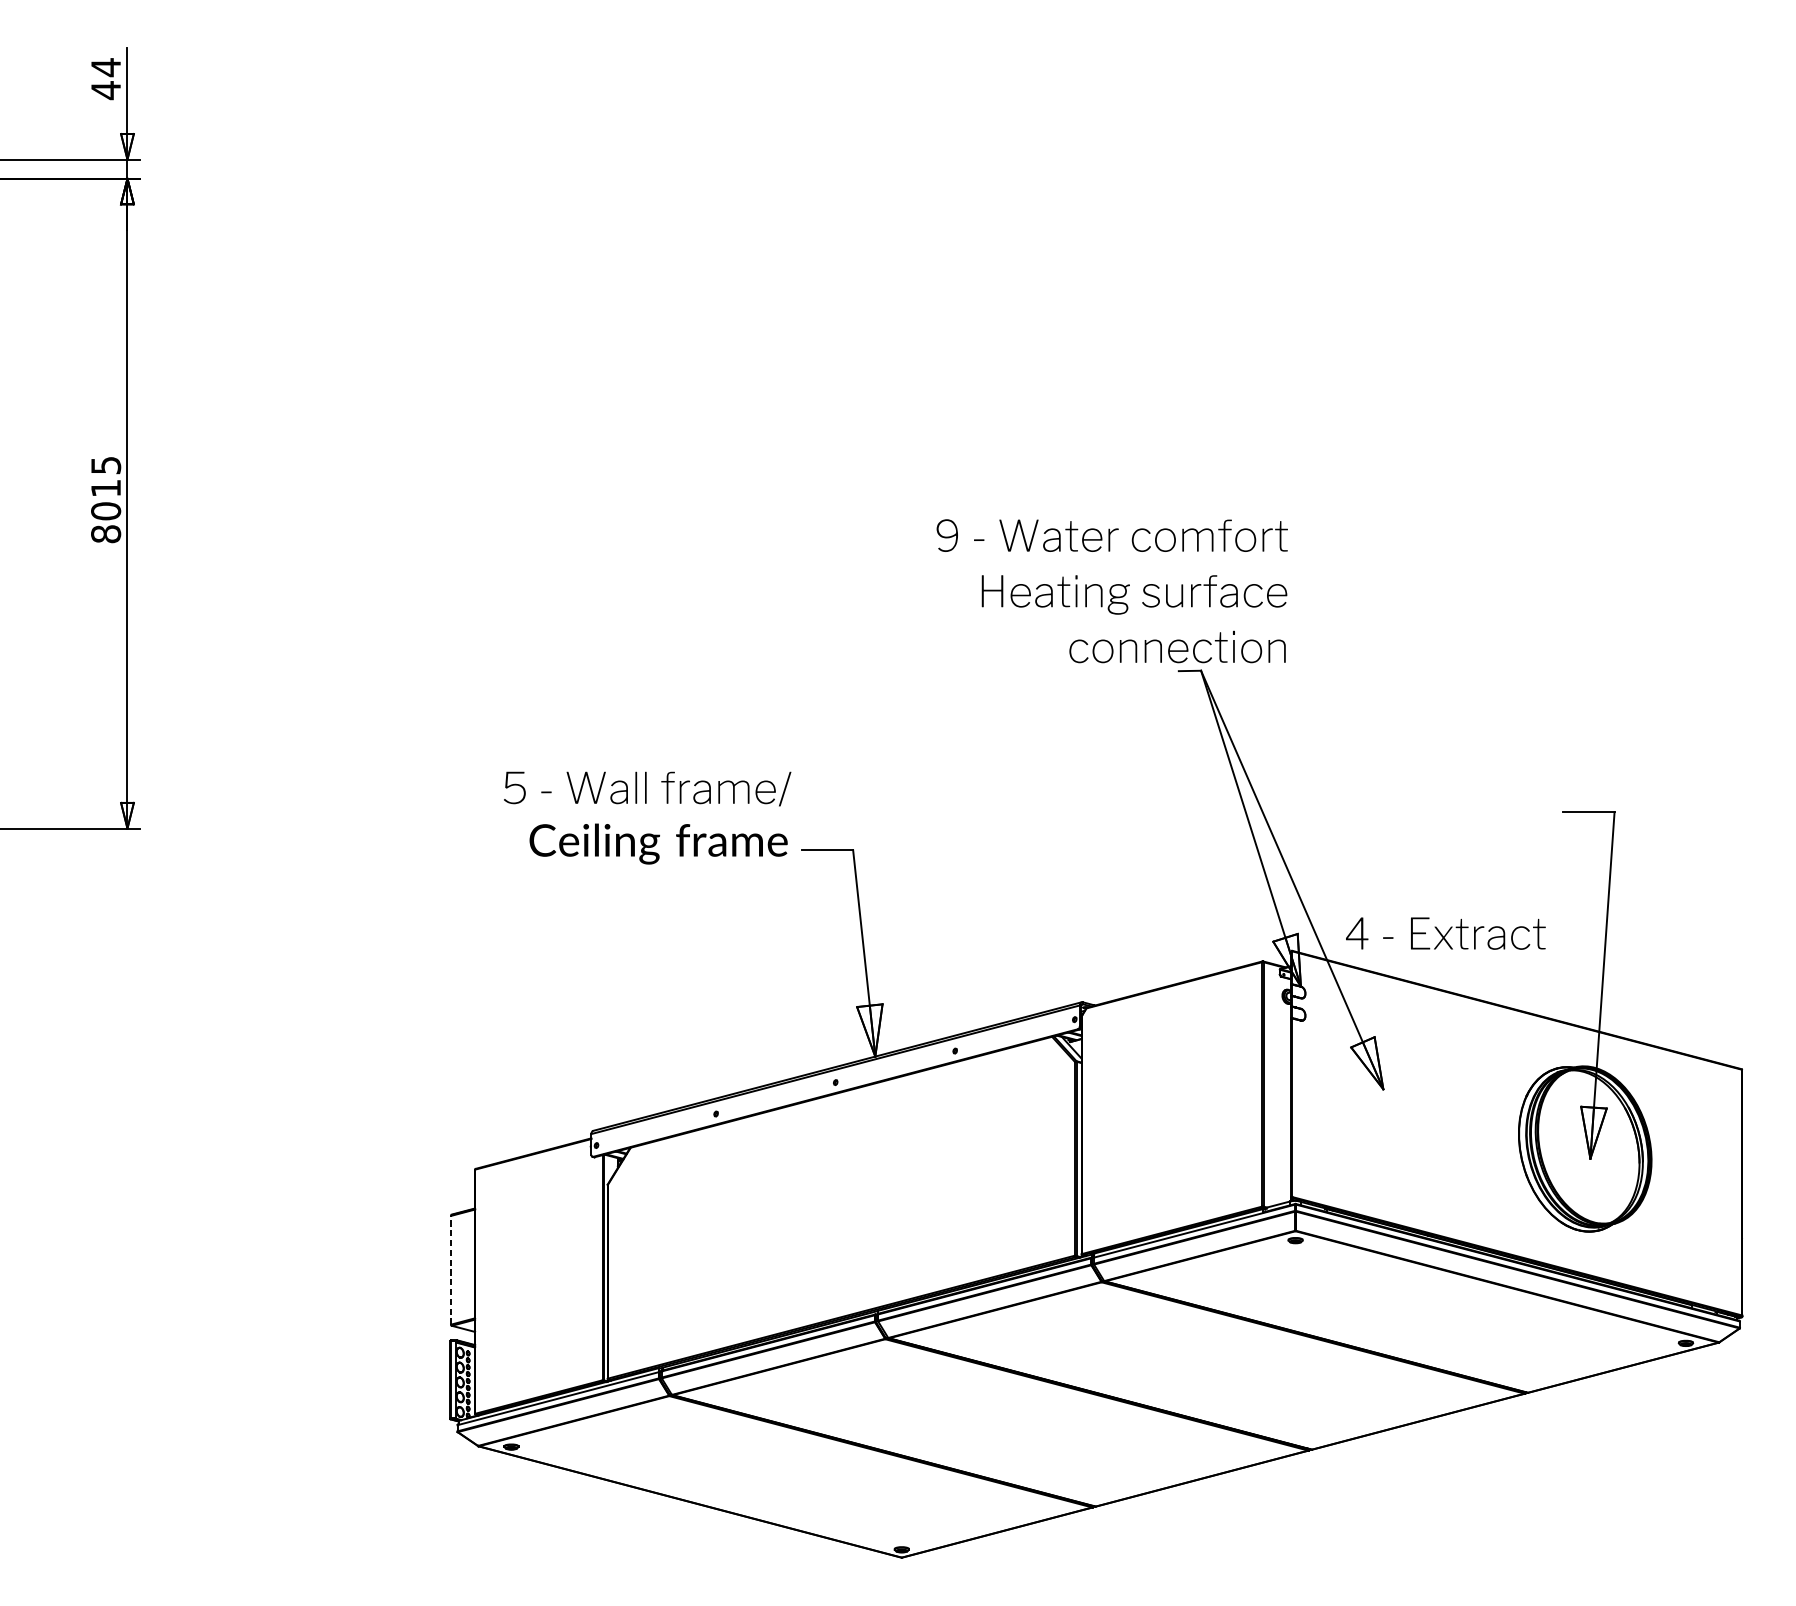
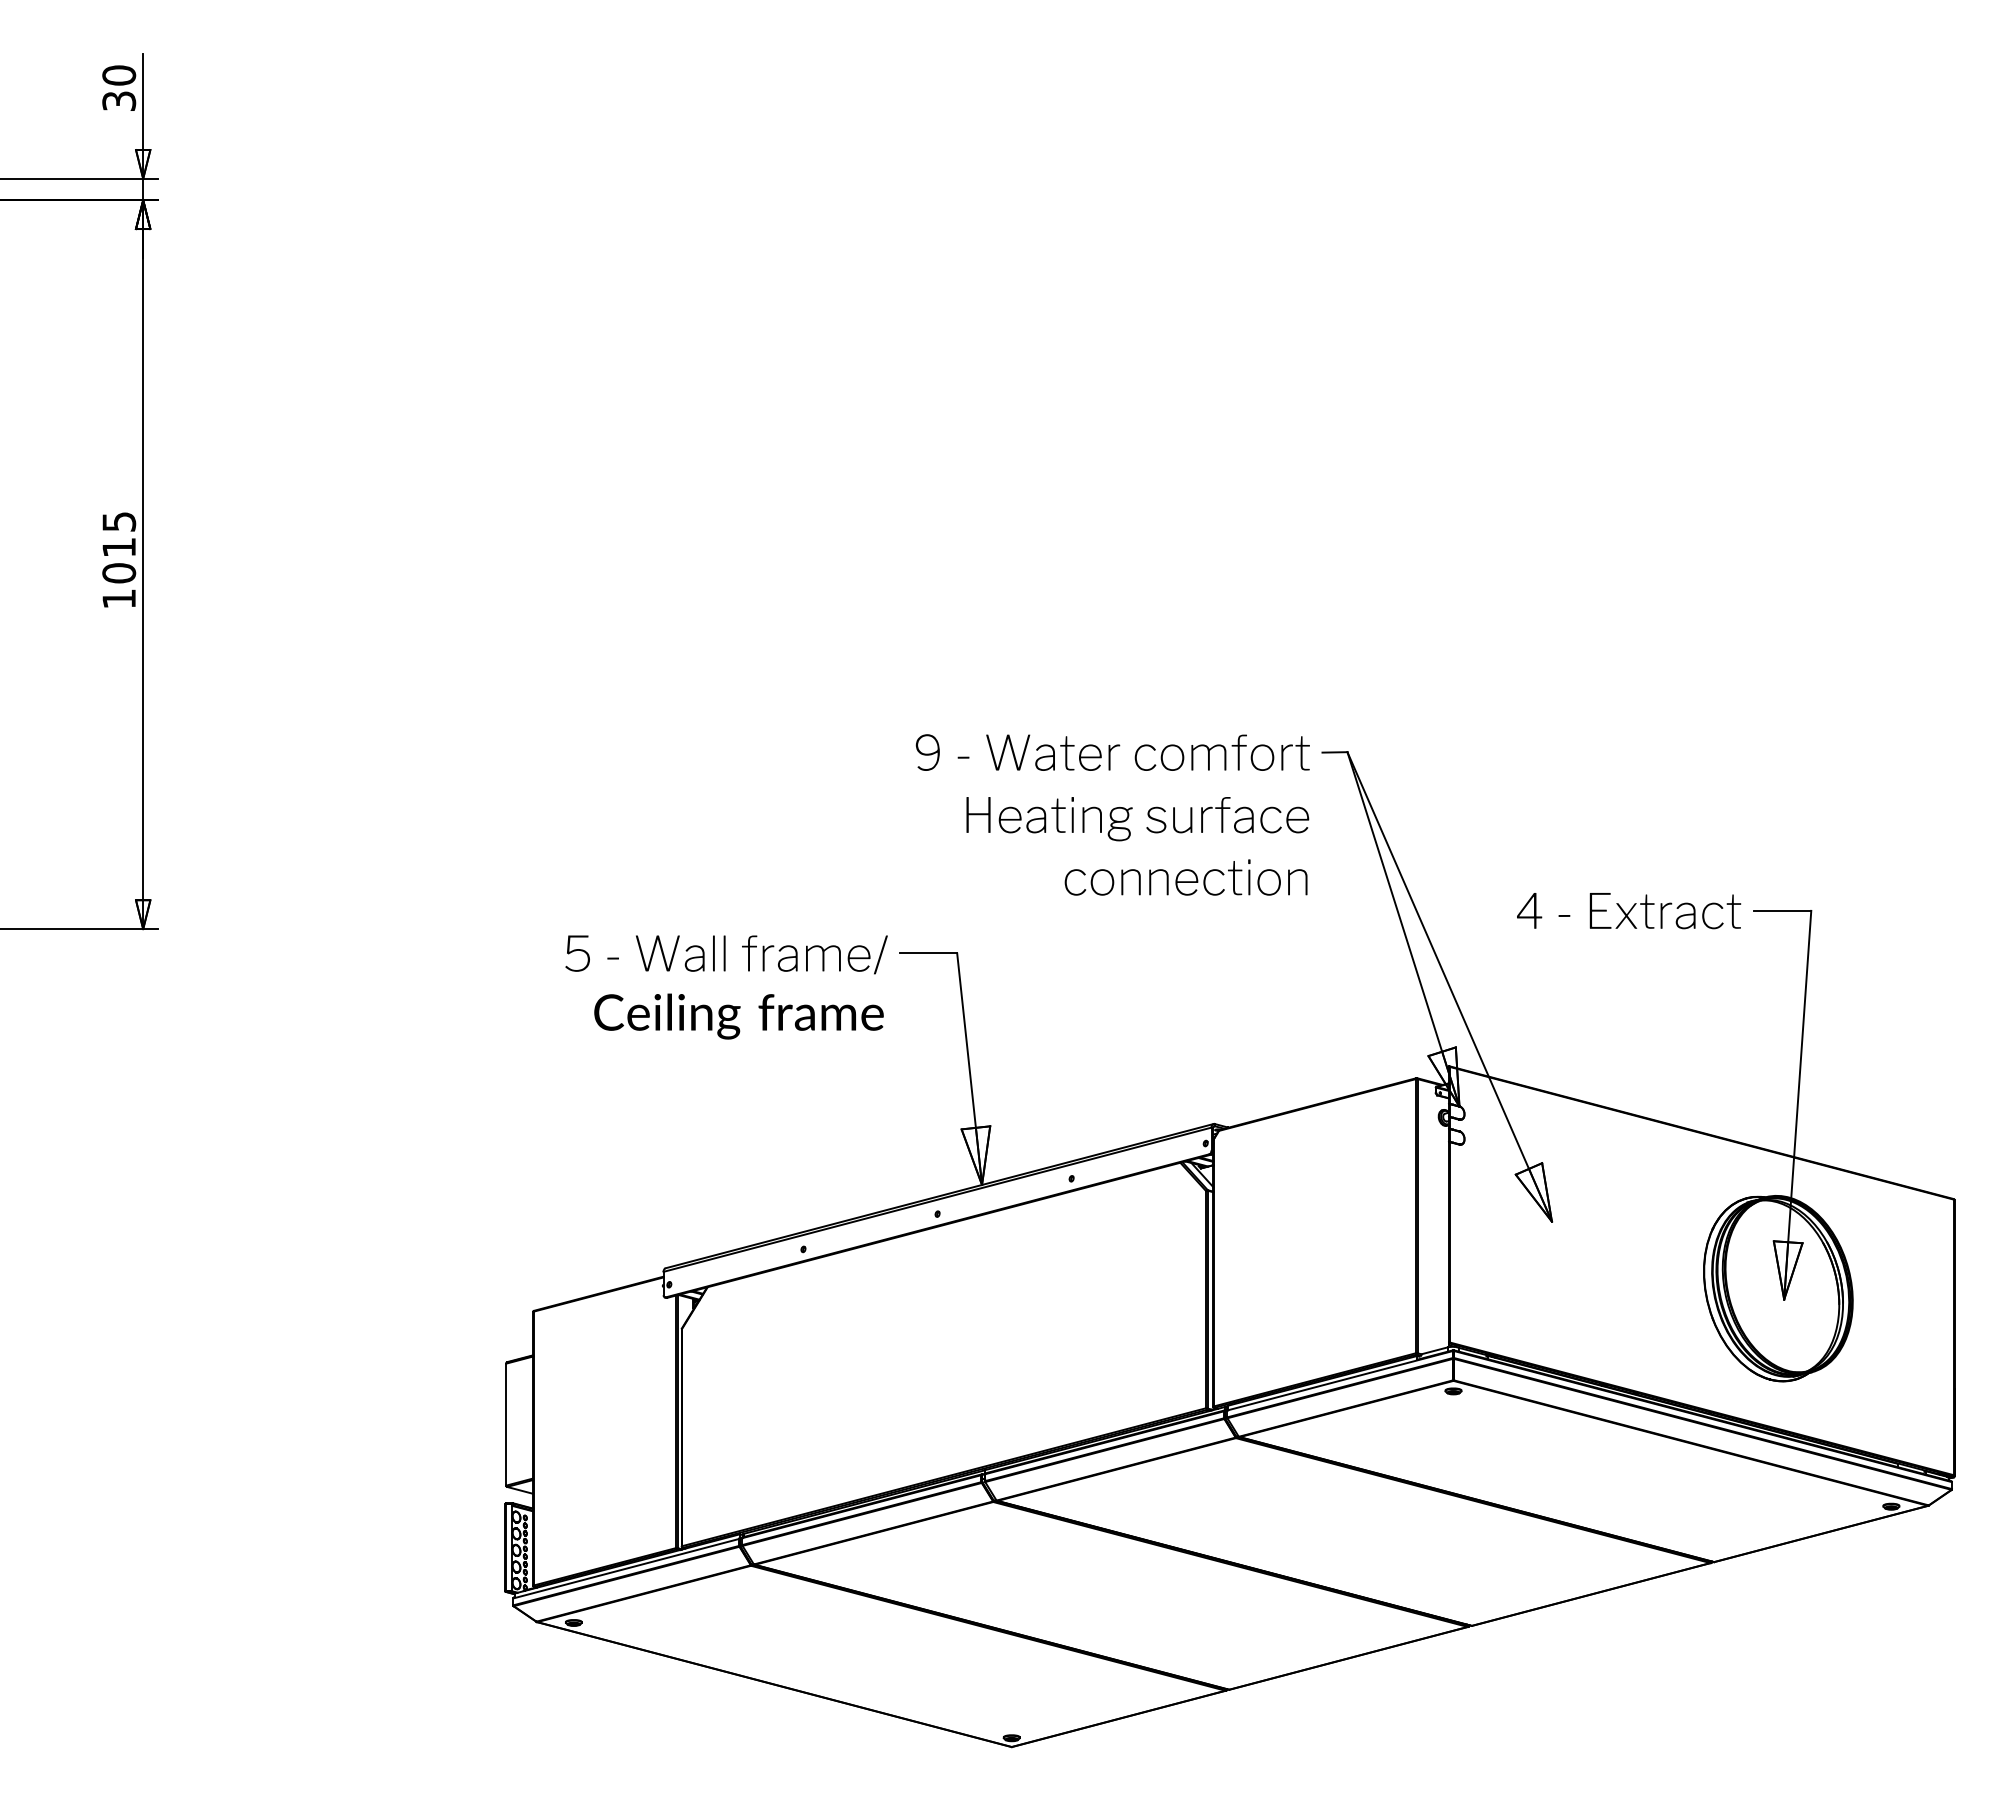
text: (106, 79) -> (119, 88), 44 -> 30
text: (106, 534) -> (119, 599), 8015 -> 1015
text: (1111, 590) -> (1112, 814), moved
text: (647, 818) -> (726, 987), moved
text: (1446, 934) -> (1629, 911), moved
line: (451, 1270) -> (506, 1424), dashed -> solid

